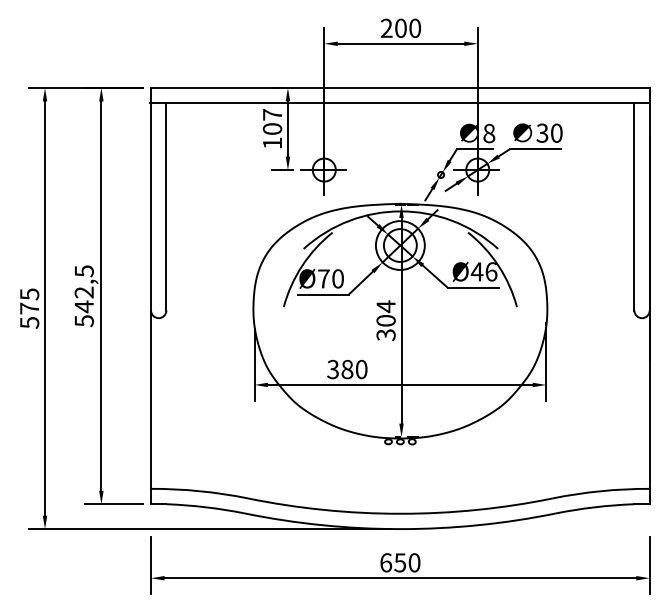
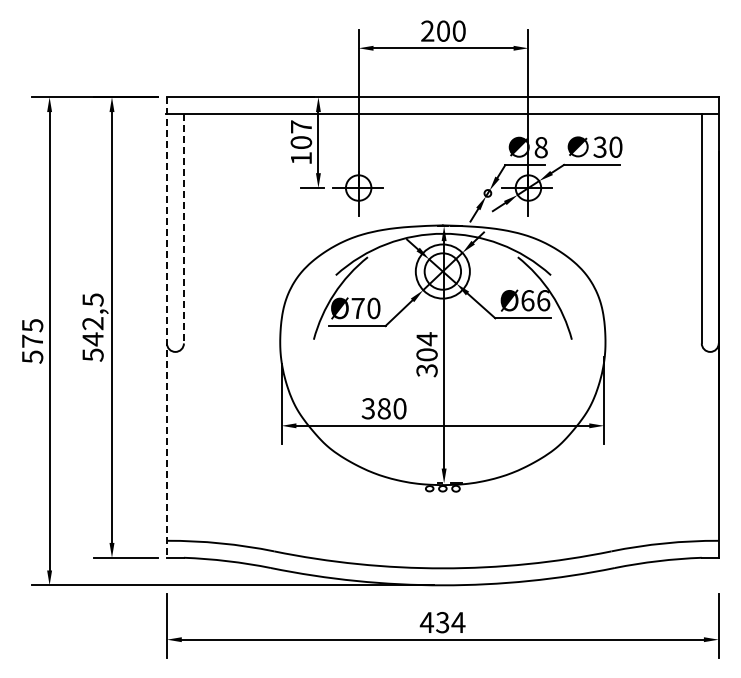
line: (166, 206) -> (183, 228), solid -> dashed
text: (476, 271) -> (527, 300), Ø46 -> Ø66
line: (150, 297) -> (166, 328), solid -> dashed
text: (400, 562) -> (442, 622), 650 -> 434

